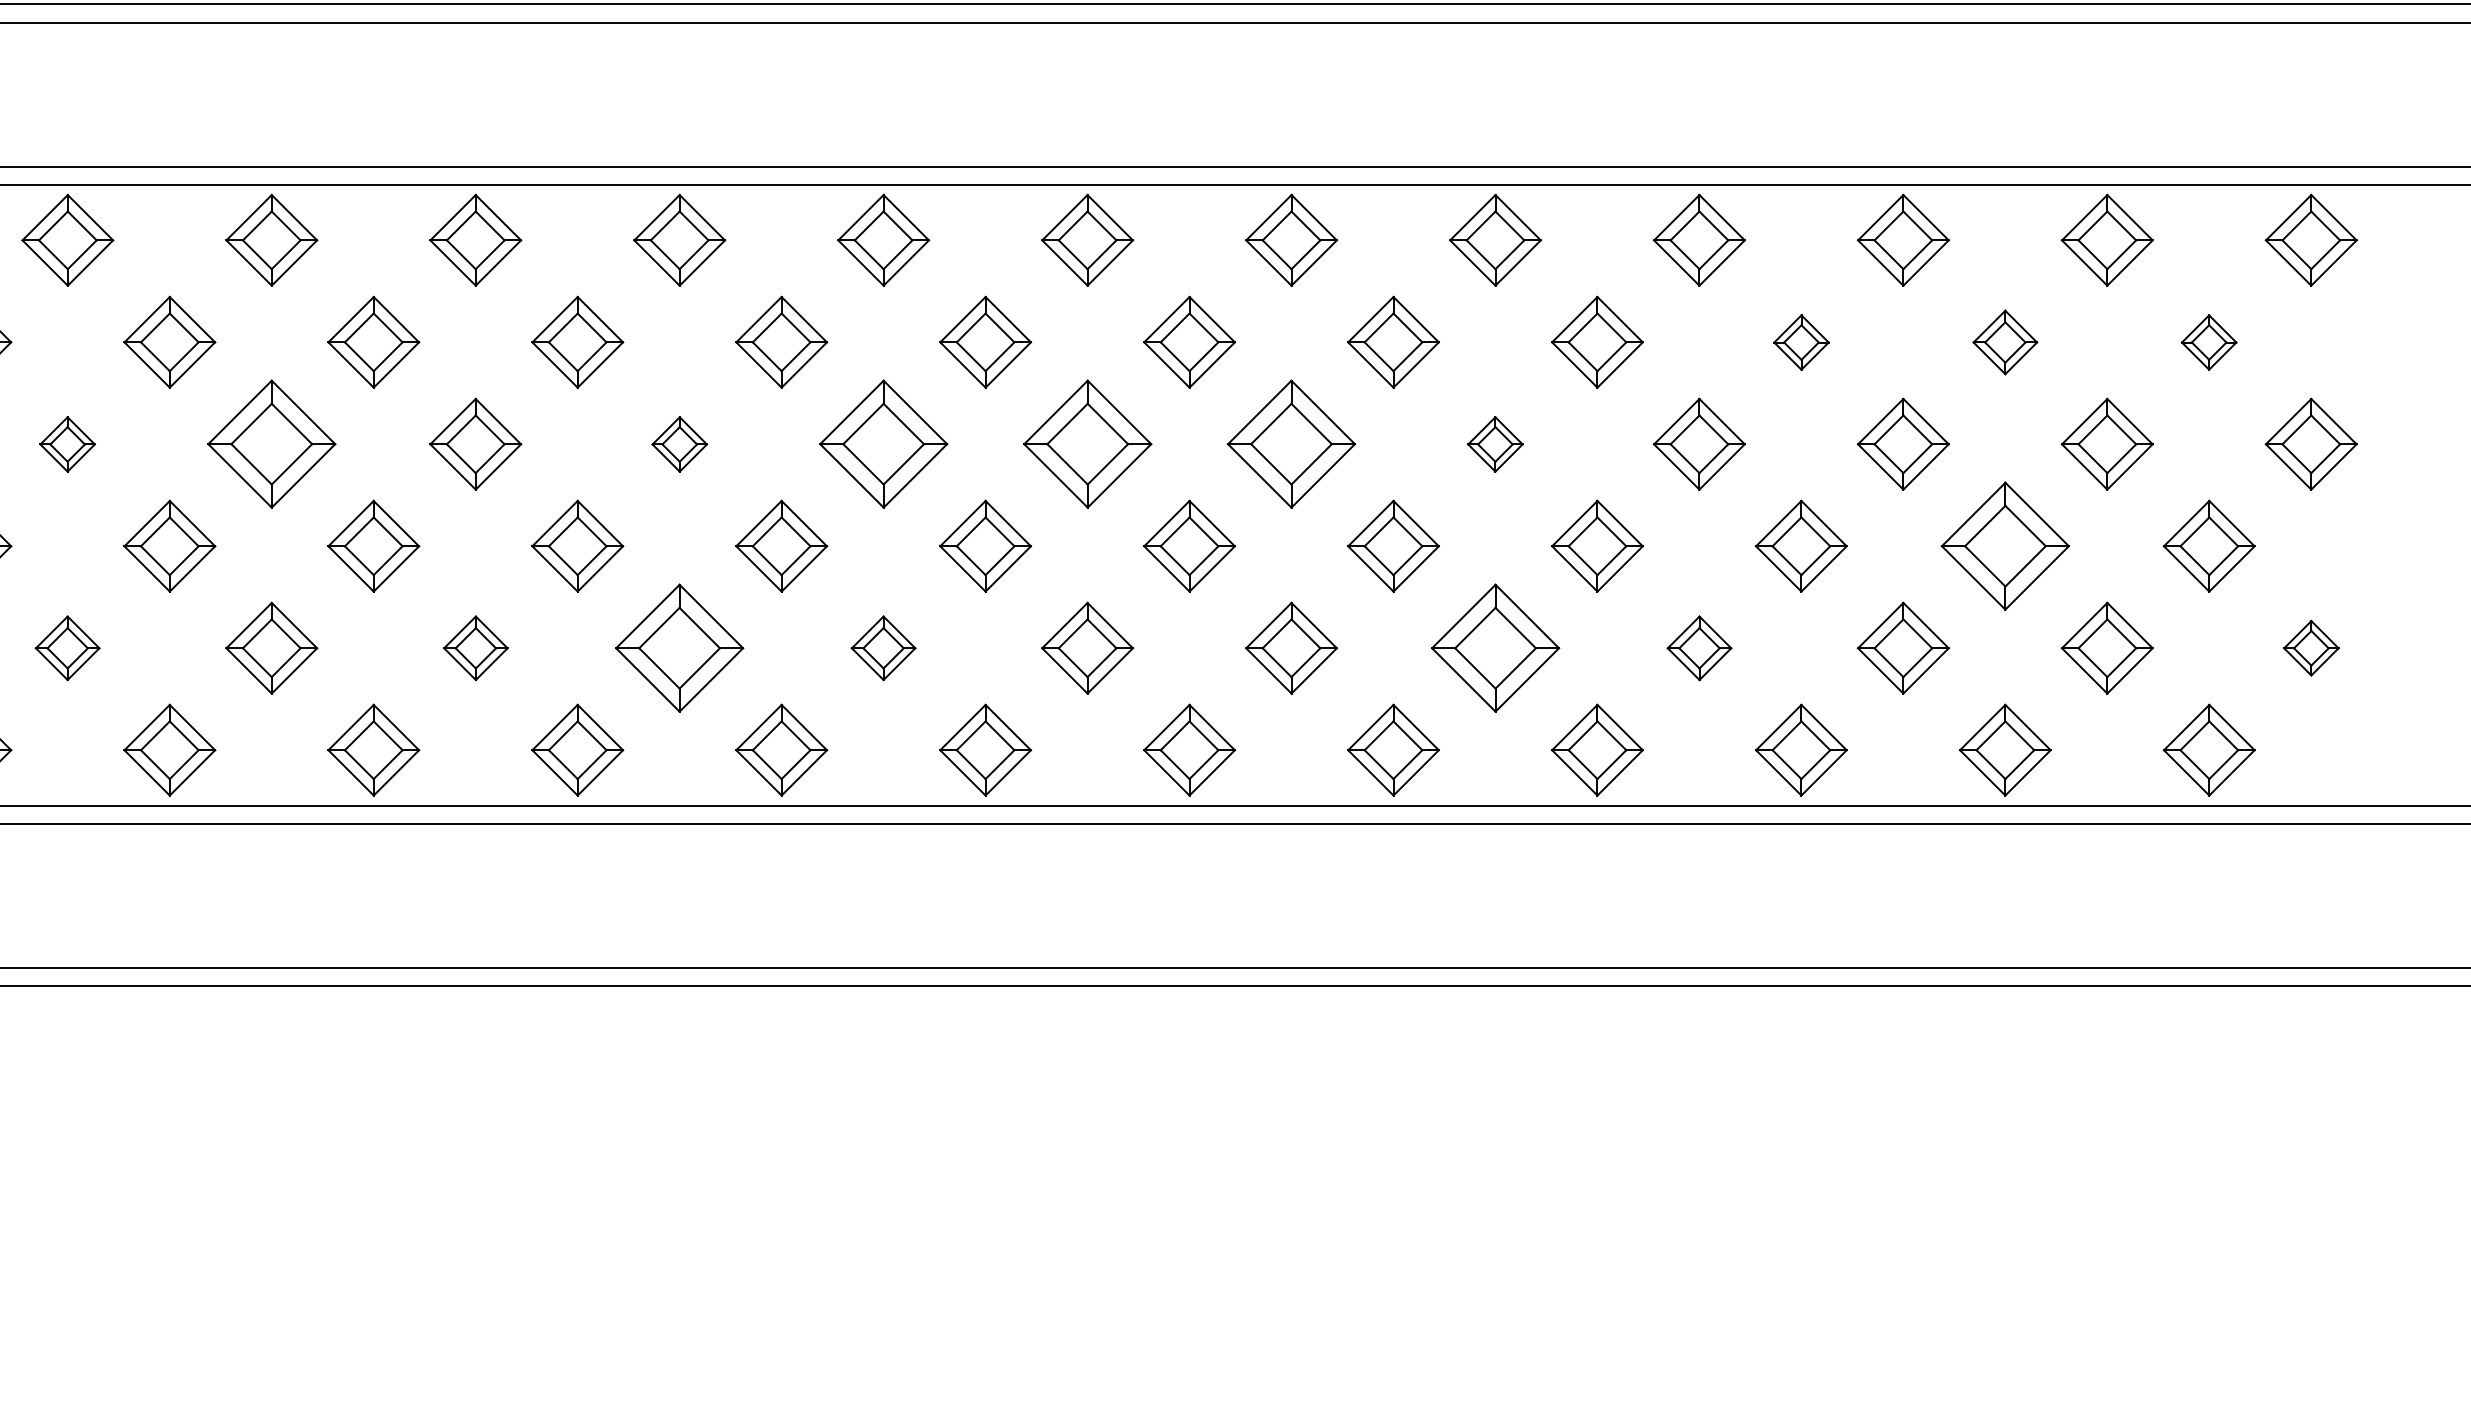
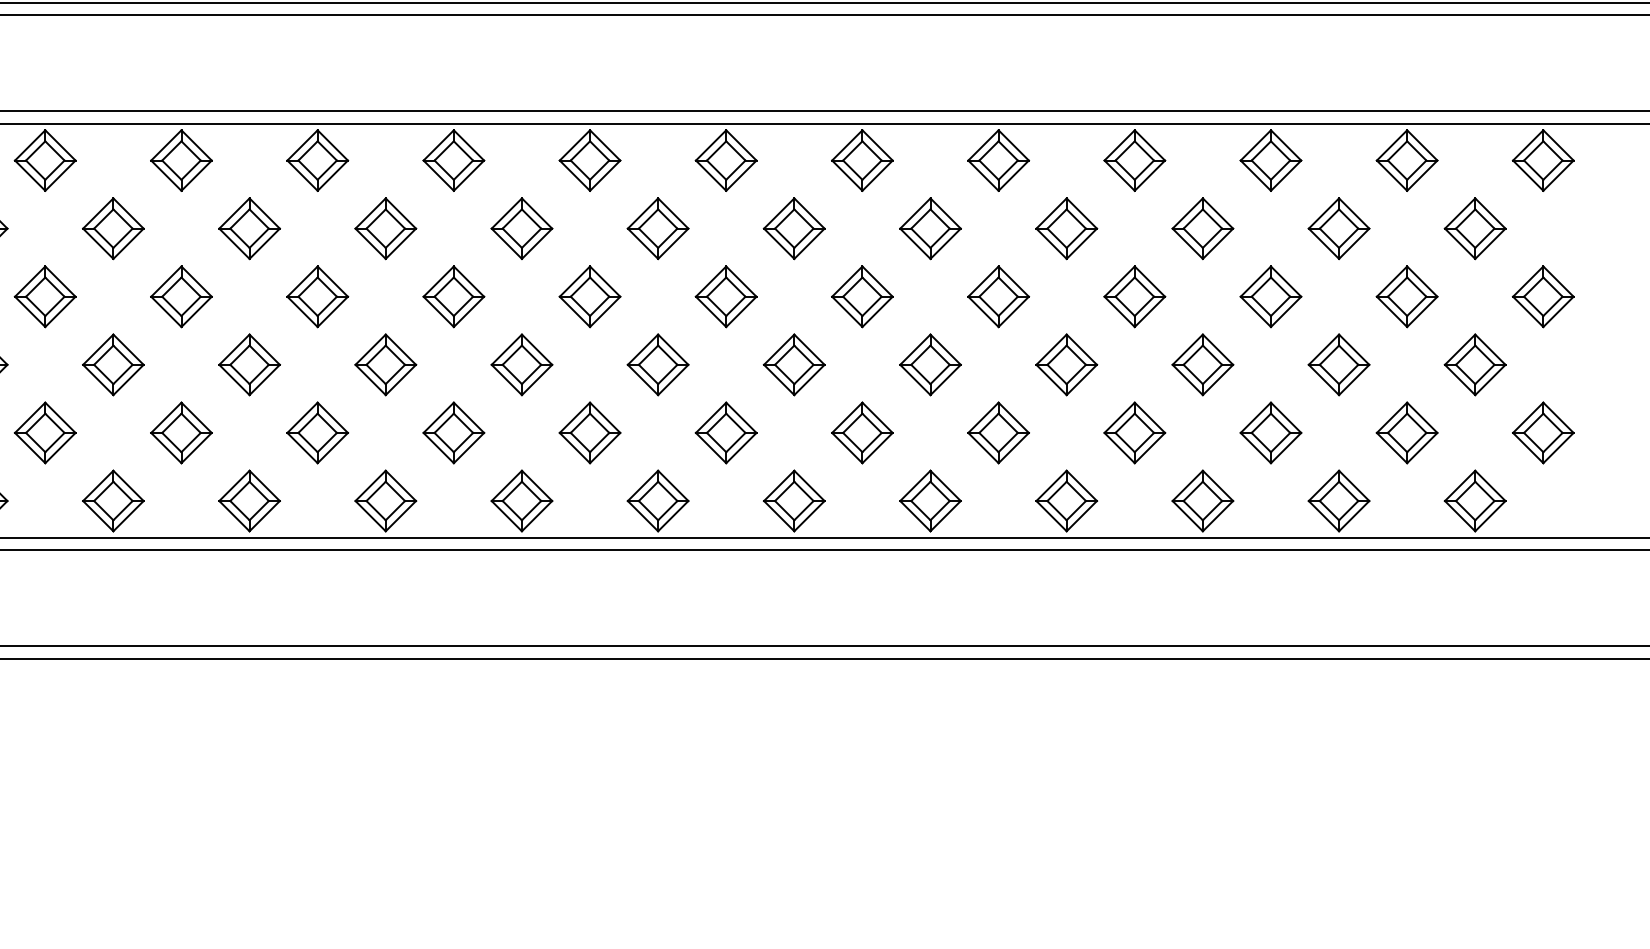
part: (1800, 342) -> (1202, 228), size x1.67
part: (2004, 342) -> (1338, 228), size x1.43
part: (2208, 342) -> (1474, 228), size x1.67
part: (66, 443) -> (44, 296), size x1.67
part: (271, 443) -> (181, 296), size x0.71
part: (679, 443) -> (453, 296), size x1.67
part: (882, 443) -> (589, 296), size x0.71
part: (1086, 443) -> (725, 296), size x0.71
part: (1291, 443) -> (862, 296), size x0.71
part: (1495, 443) -> (998, 296), size x1.67
part: (2004, 545) -> (1338, 364), size x0.71
part: (66, 647) -> (44, 432), size x1.43
part: (475, 647) -> (317, 432), size x1.43
part: (679, 647) -> (453, 432), size x0.71
part: (882, 647) -> (589, 432), size x1.43
part: (1495, 647) -> (998, 432), size x0.71
part: (1699, 647) -> (1134, 432), size x1.43
part: (2311, 647) -> (1543, 432), size x1.67

